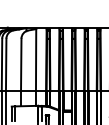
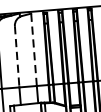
line: (36, 59) -> (34, 49), solid -> dashed
line: (21, 65) -> (17, 57), solid -> dashed

